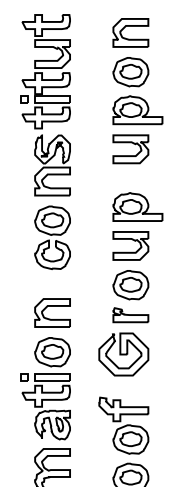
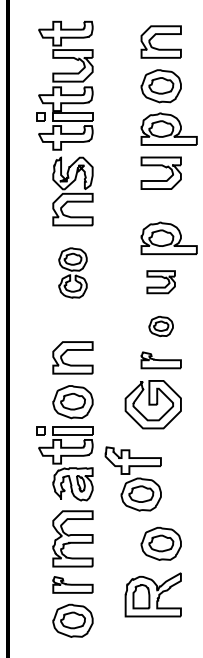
part: (52, 237) -> (72, 272), size x0.7
part: (130, 245) -> (160, 281), size x0.7
part: (130, 285) -> (160, 326), size x0.6
part: (123, 425) -> (132, 478), moved

